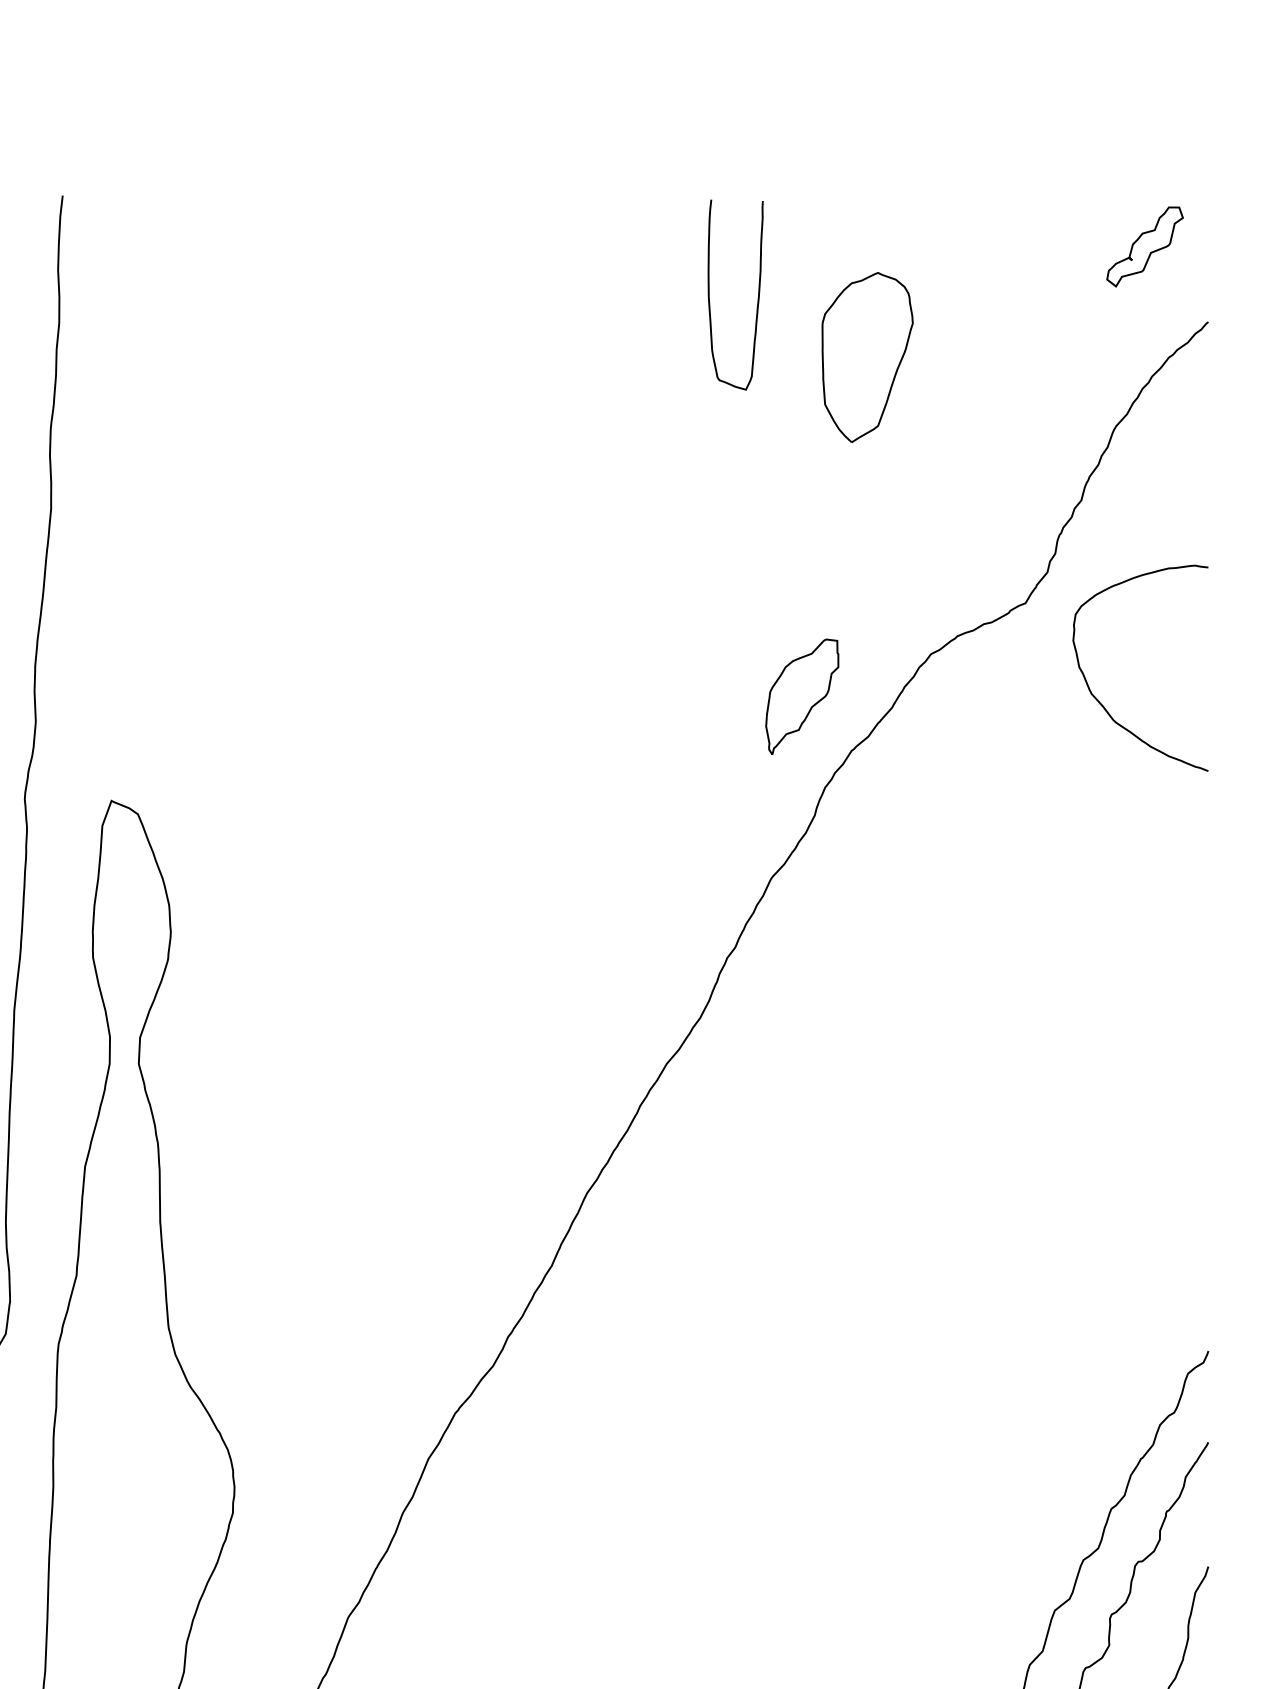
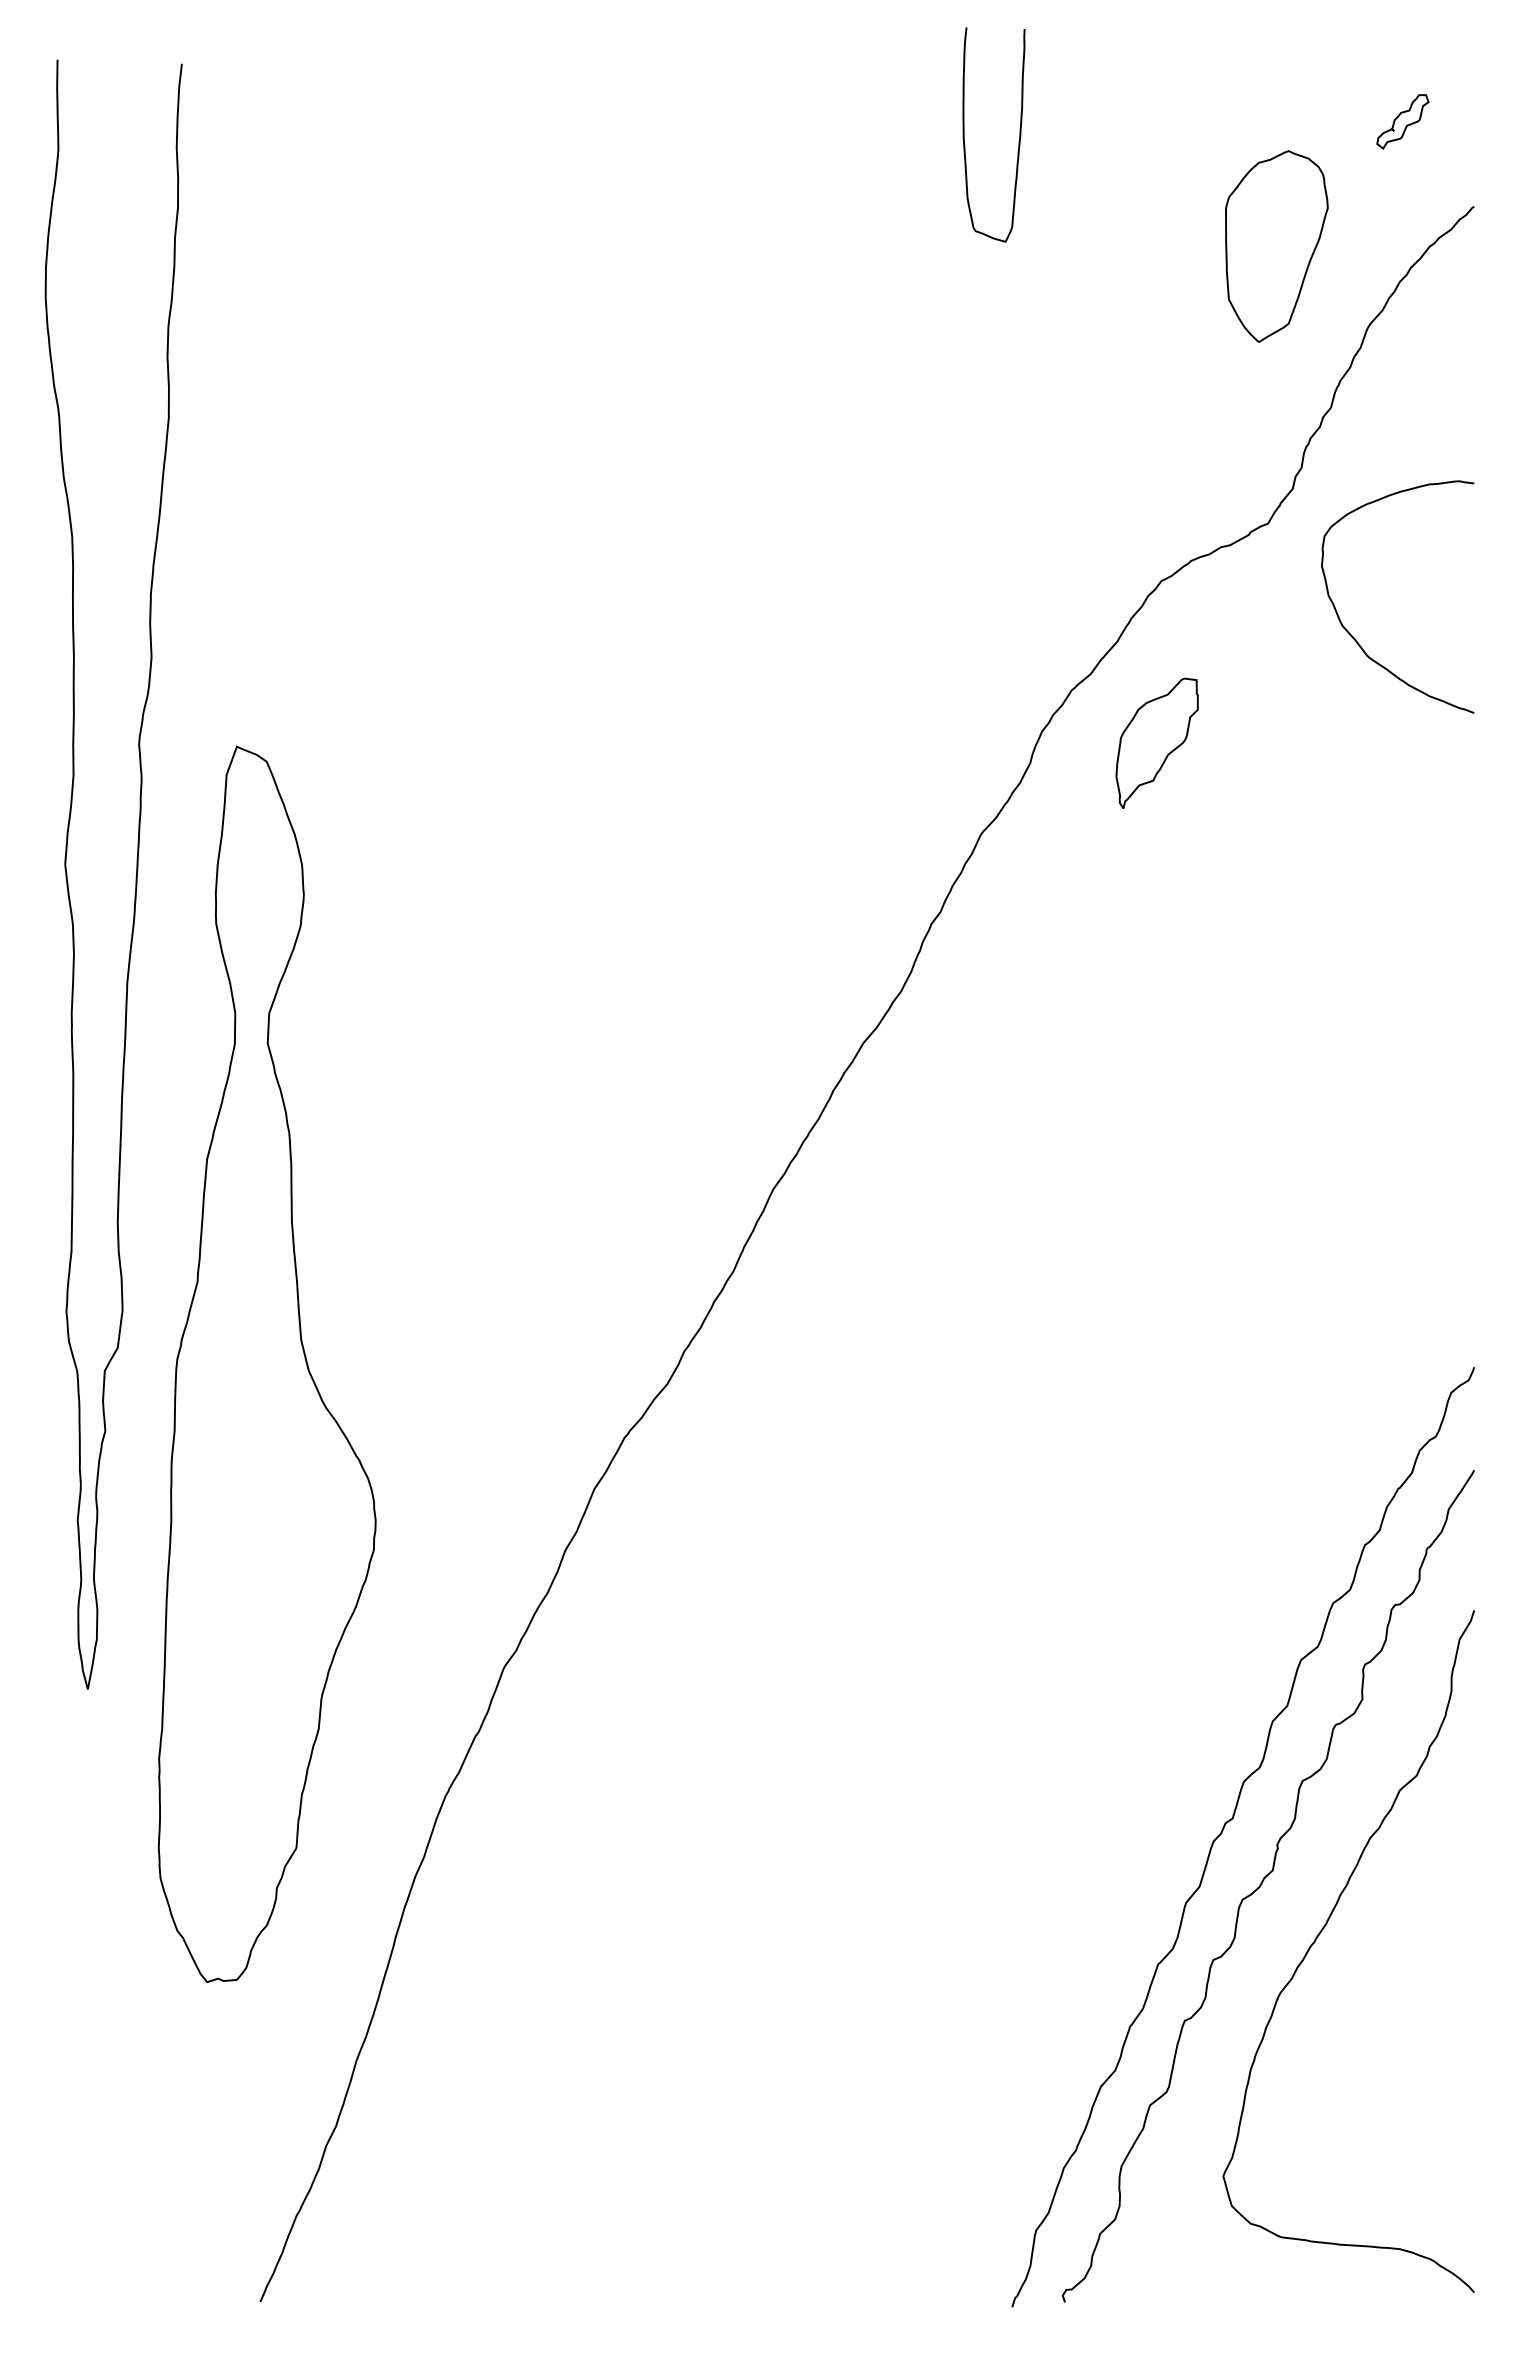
part: (1144, 246) -> (1402, 121), size x0.6
curve: (757, 300) -> (1018, 141), moved
part: (867, 357) -> (1276, 246), moved
part: (801, 696) -> (1156, 742), moved

